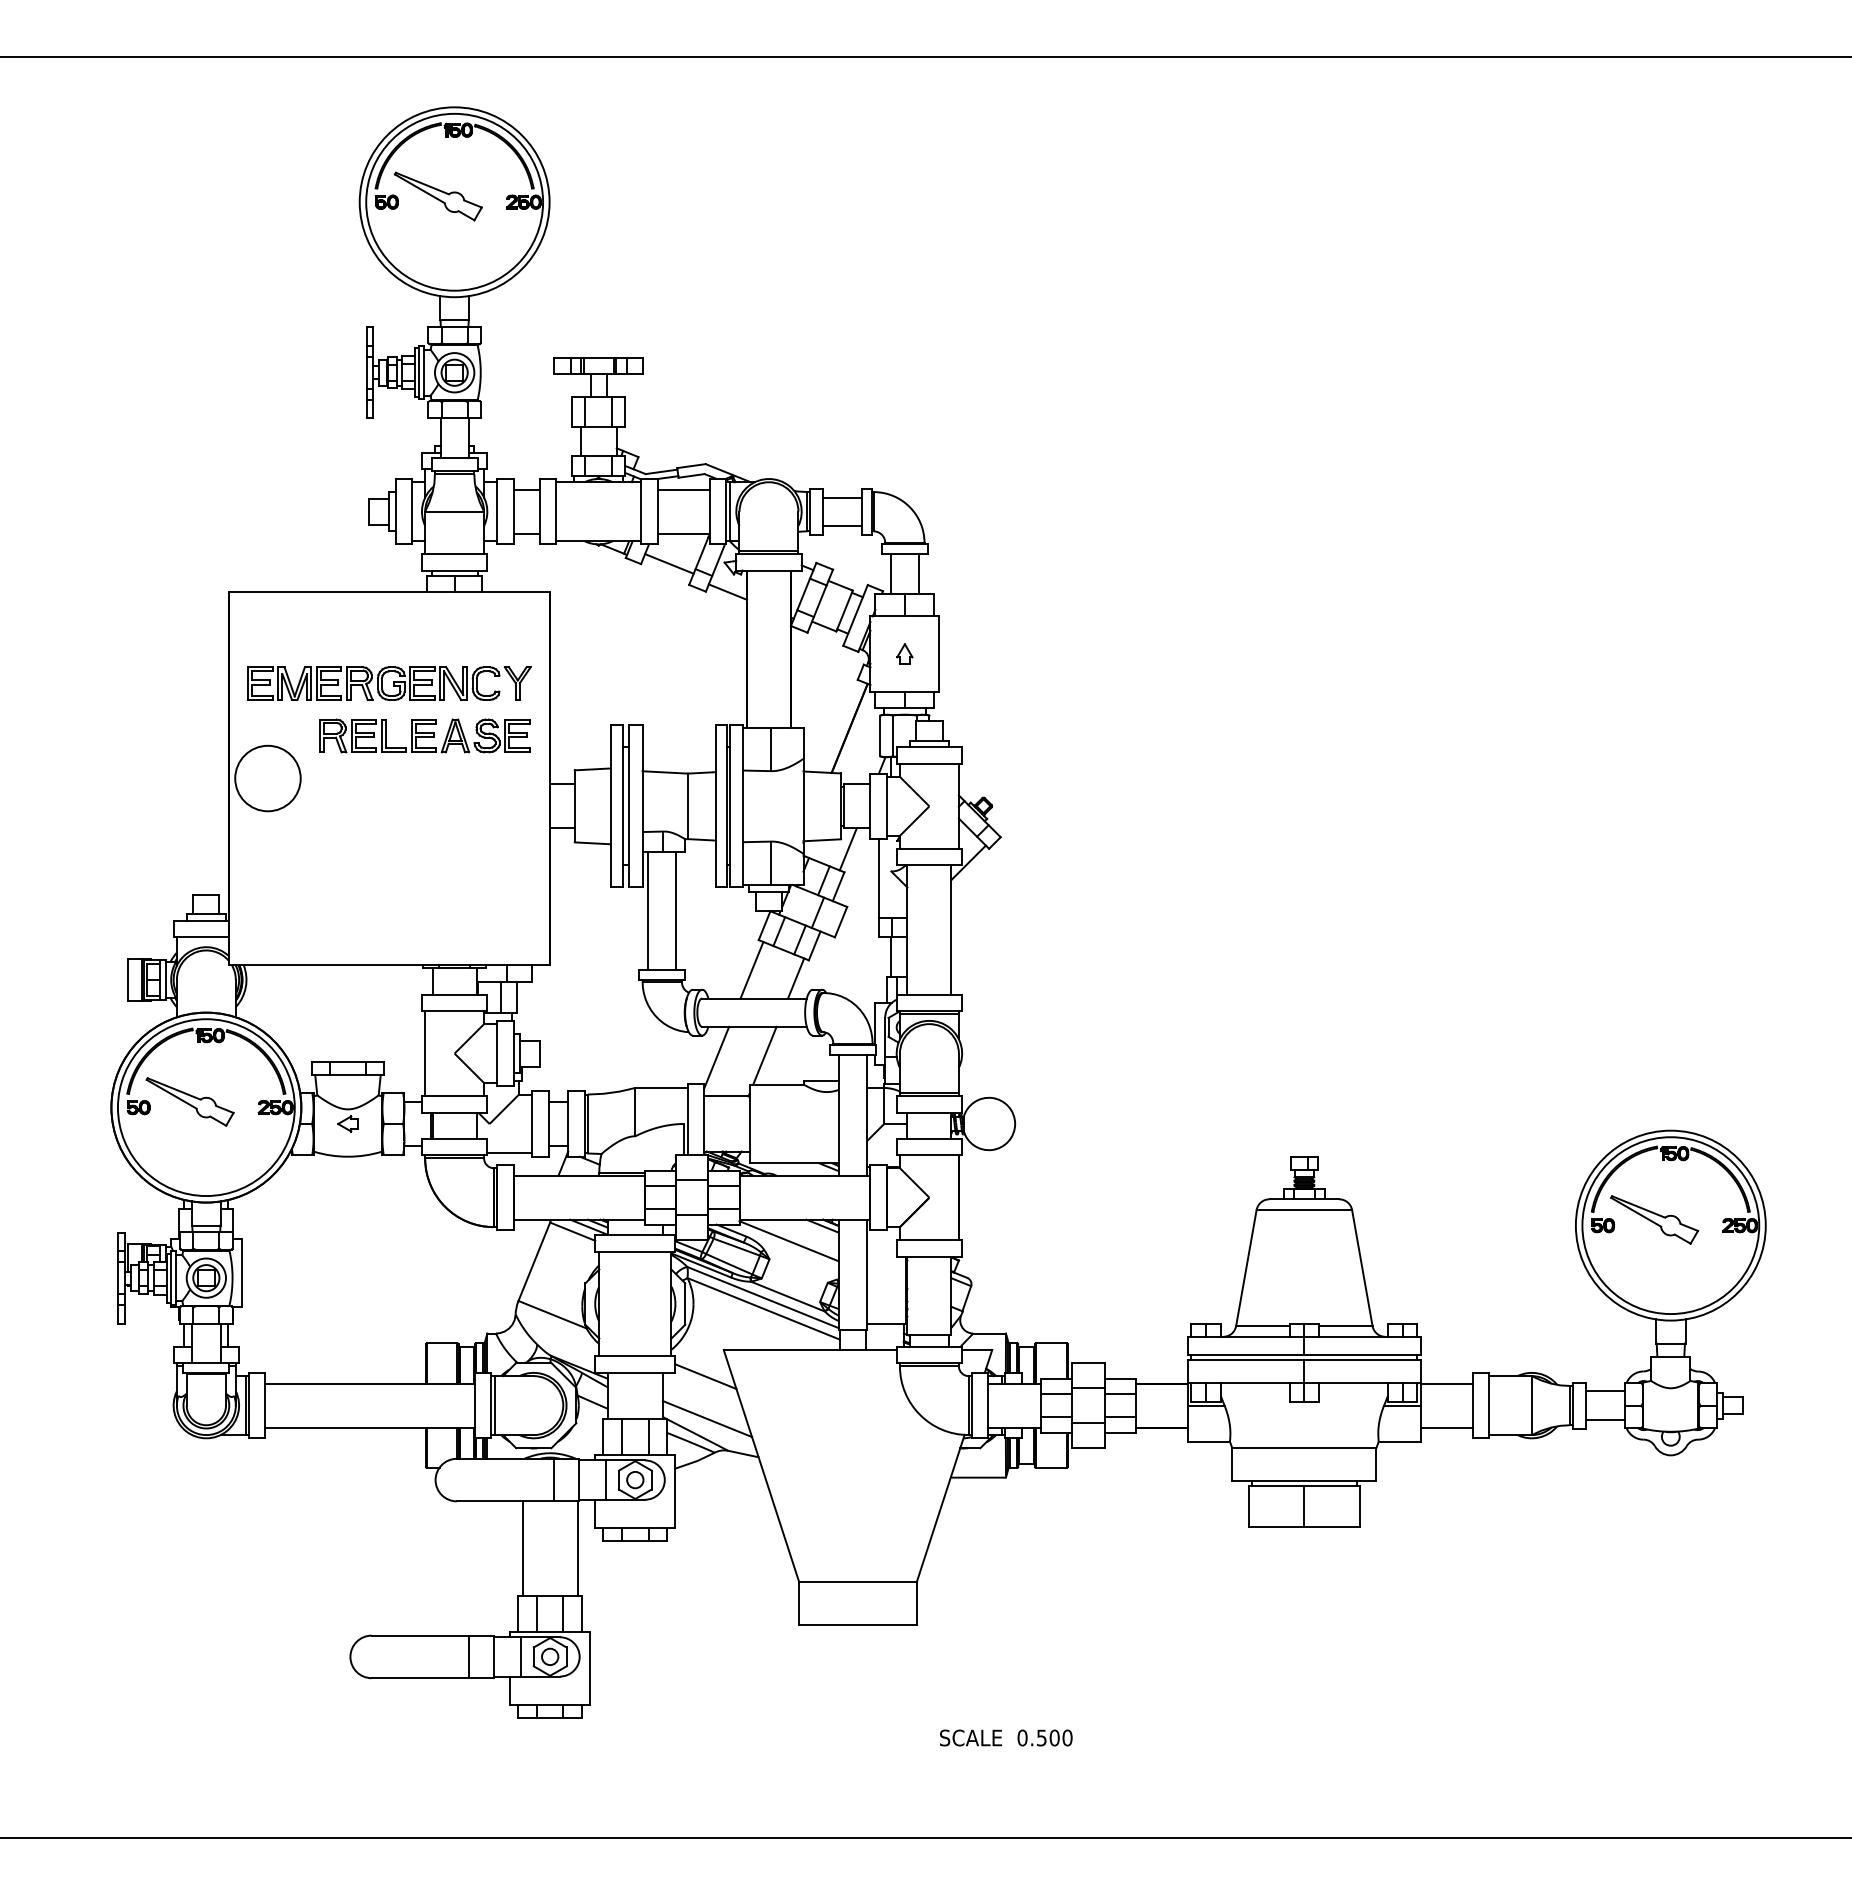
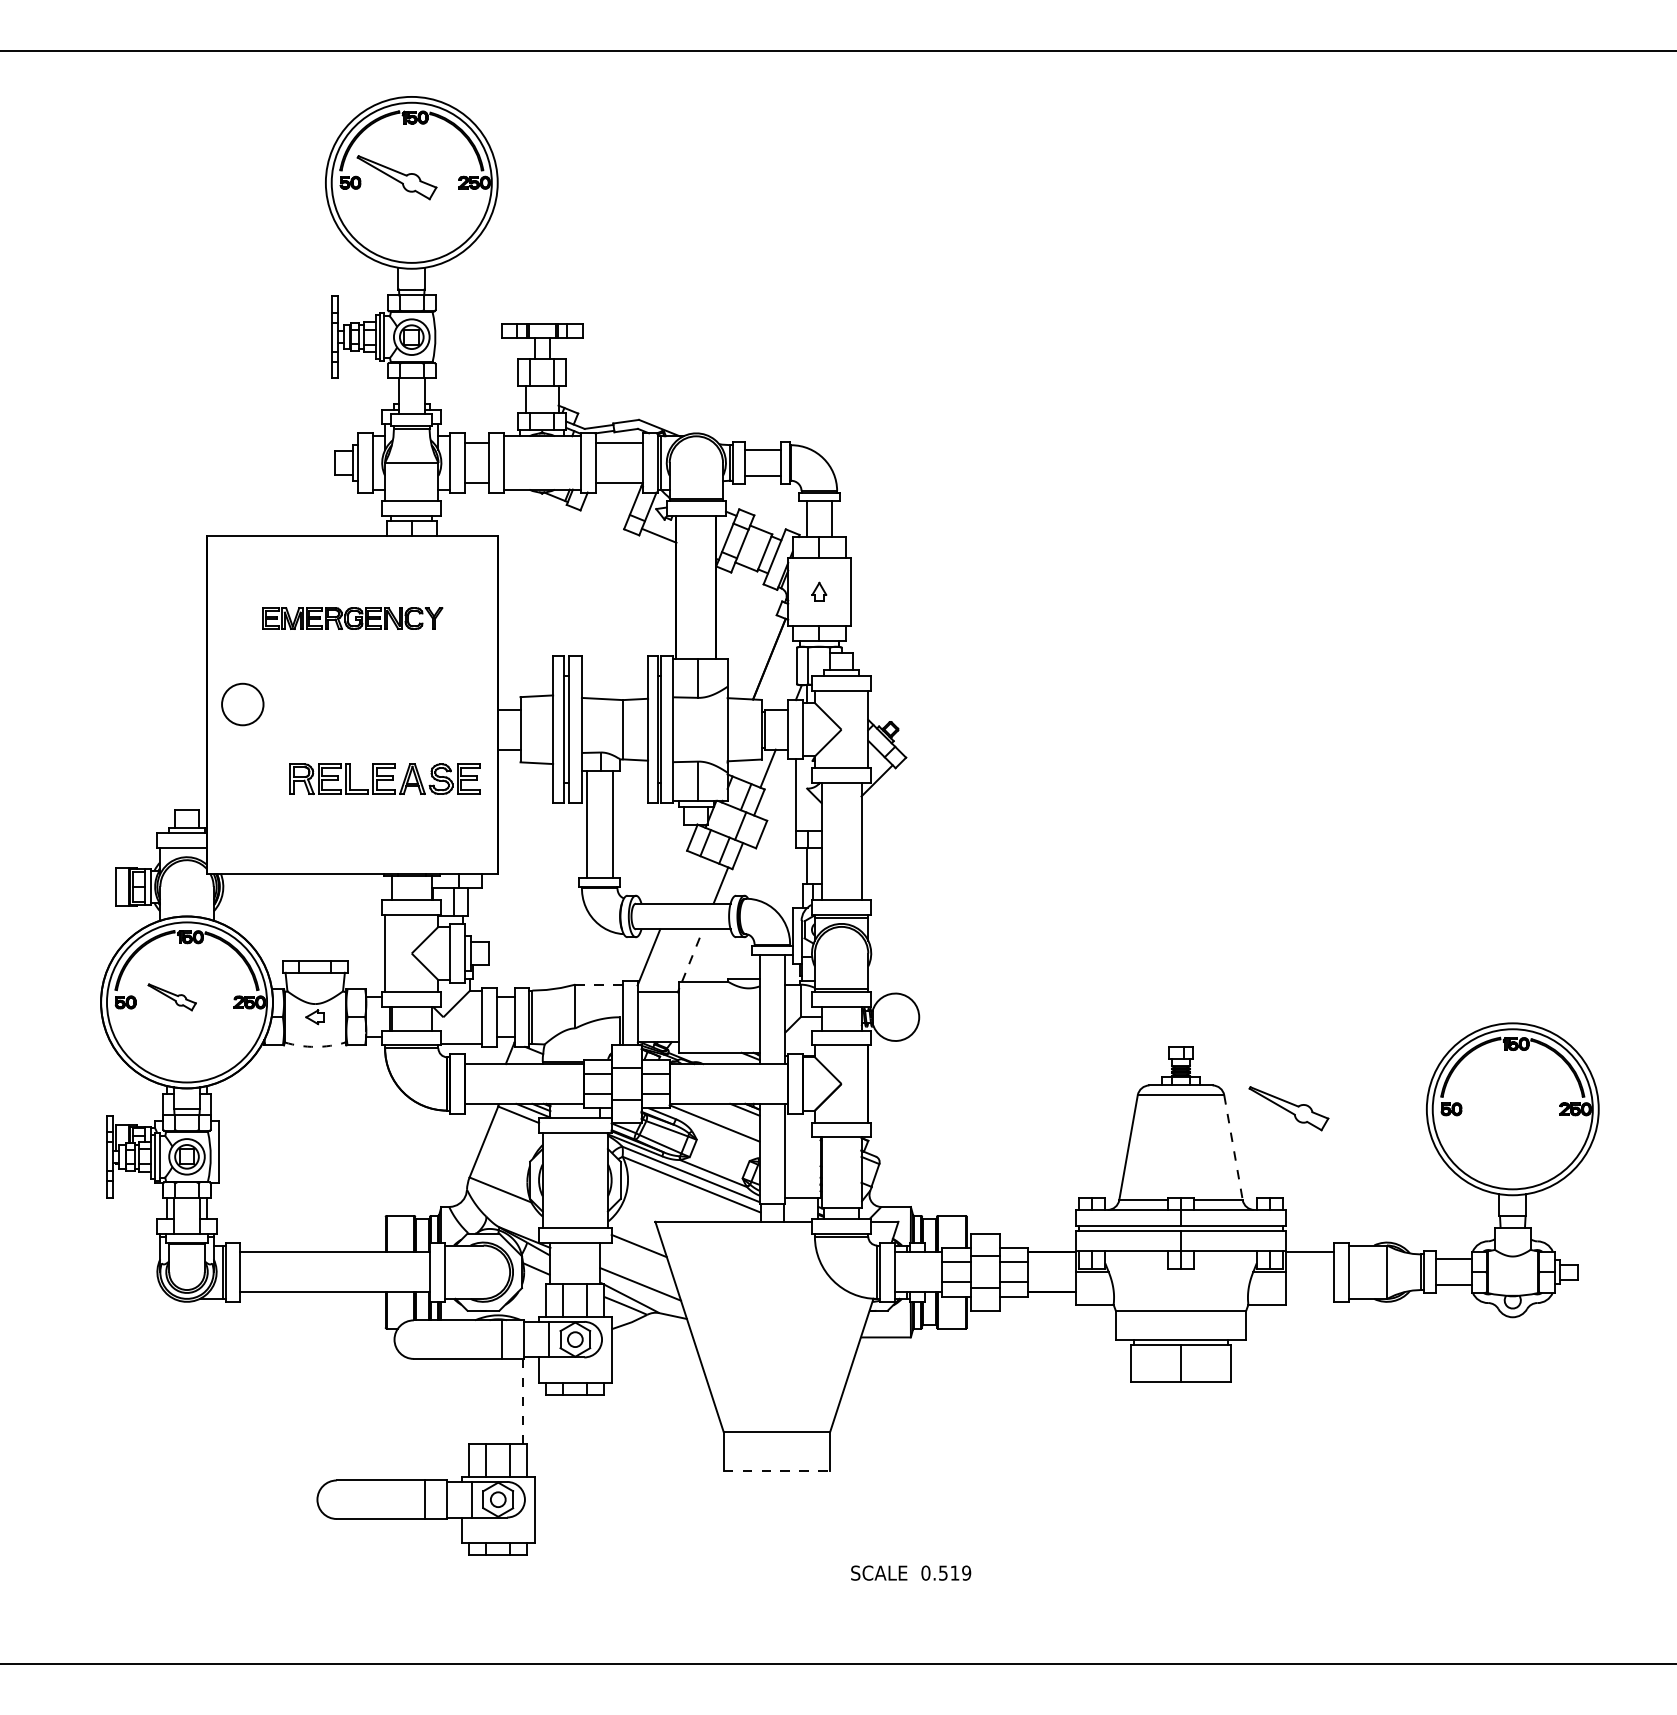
line: (669, 563) -> (606, 509), removed
part: (389, 683) -> (352, 618), size x0.7
part: (424, 735) -> (384, 778), moved
circle: (267, 778) -> (242, 704), size x0.7
line: (751, 969) -> (680, 877), removed
line: (765, 1055) -> (693, 955), solid -> dashed
line: (661, 1087) -> (599, 984), solid -> dashed
part: (189, 1101) -> (171, 996), size x0.6
arc: (347, 1156) -> (314, 1046), solid -> dashed
part: (1654, 1219) -> (1288, 1108), moved
line: (1362, 1268) -> (1233, 1148), solid -> dashed
line: (494, 1405) -> (447, 1272), removed
line: (1446, 1427) -> (1309, 1292), removed
line: (577, 1547) -> (523, 1400), solid -> dashed
line: (522, 1548) -> (473, 1401), removed
line: (857, 1624) -> (776, 1470), solid -> dashed
text: (1060, 1737) -> (960, 1572), 0.500 -> 0.519

